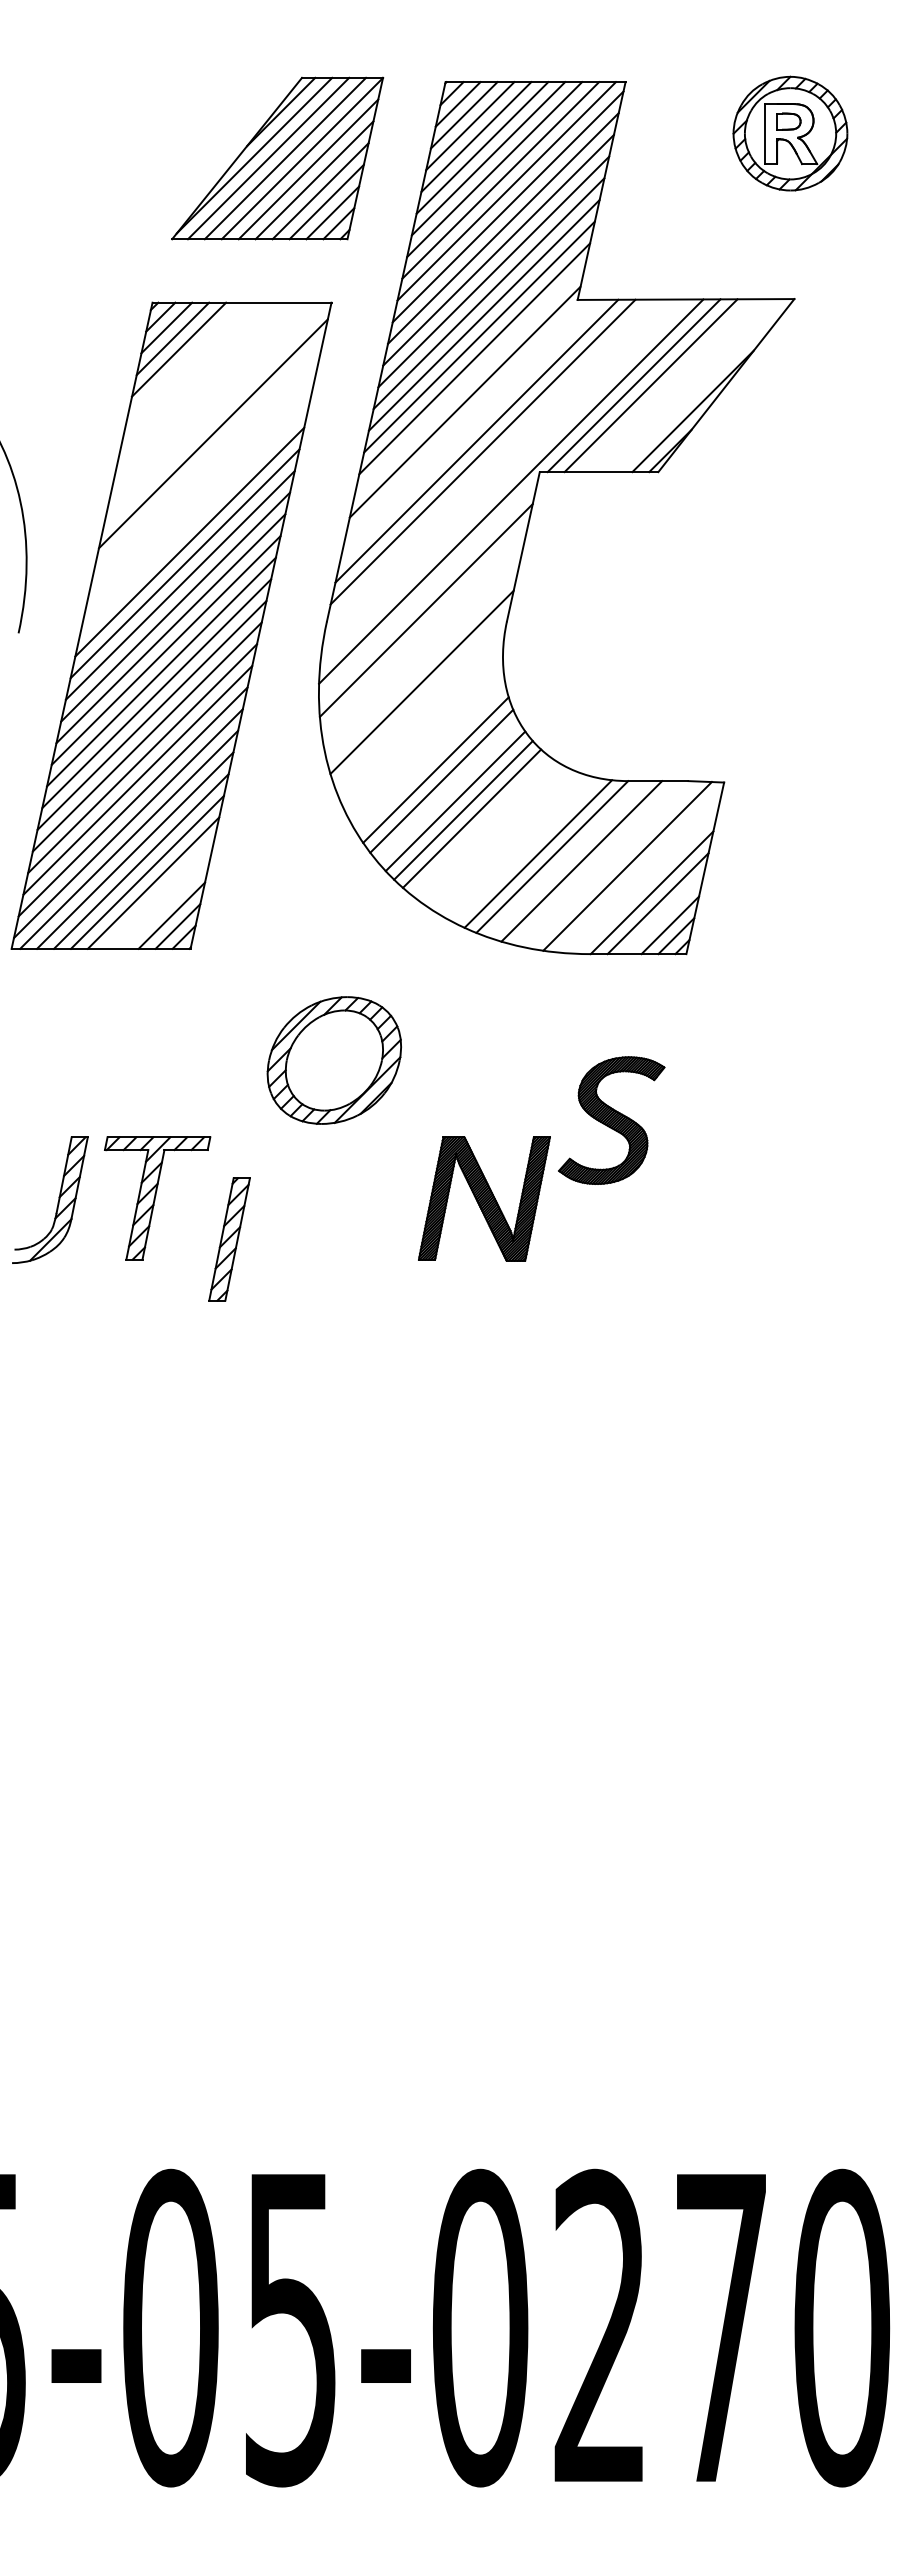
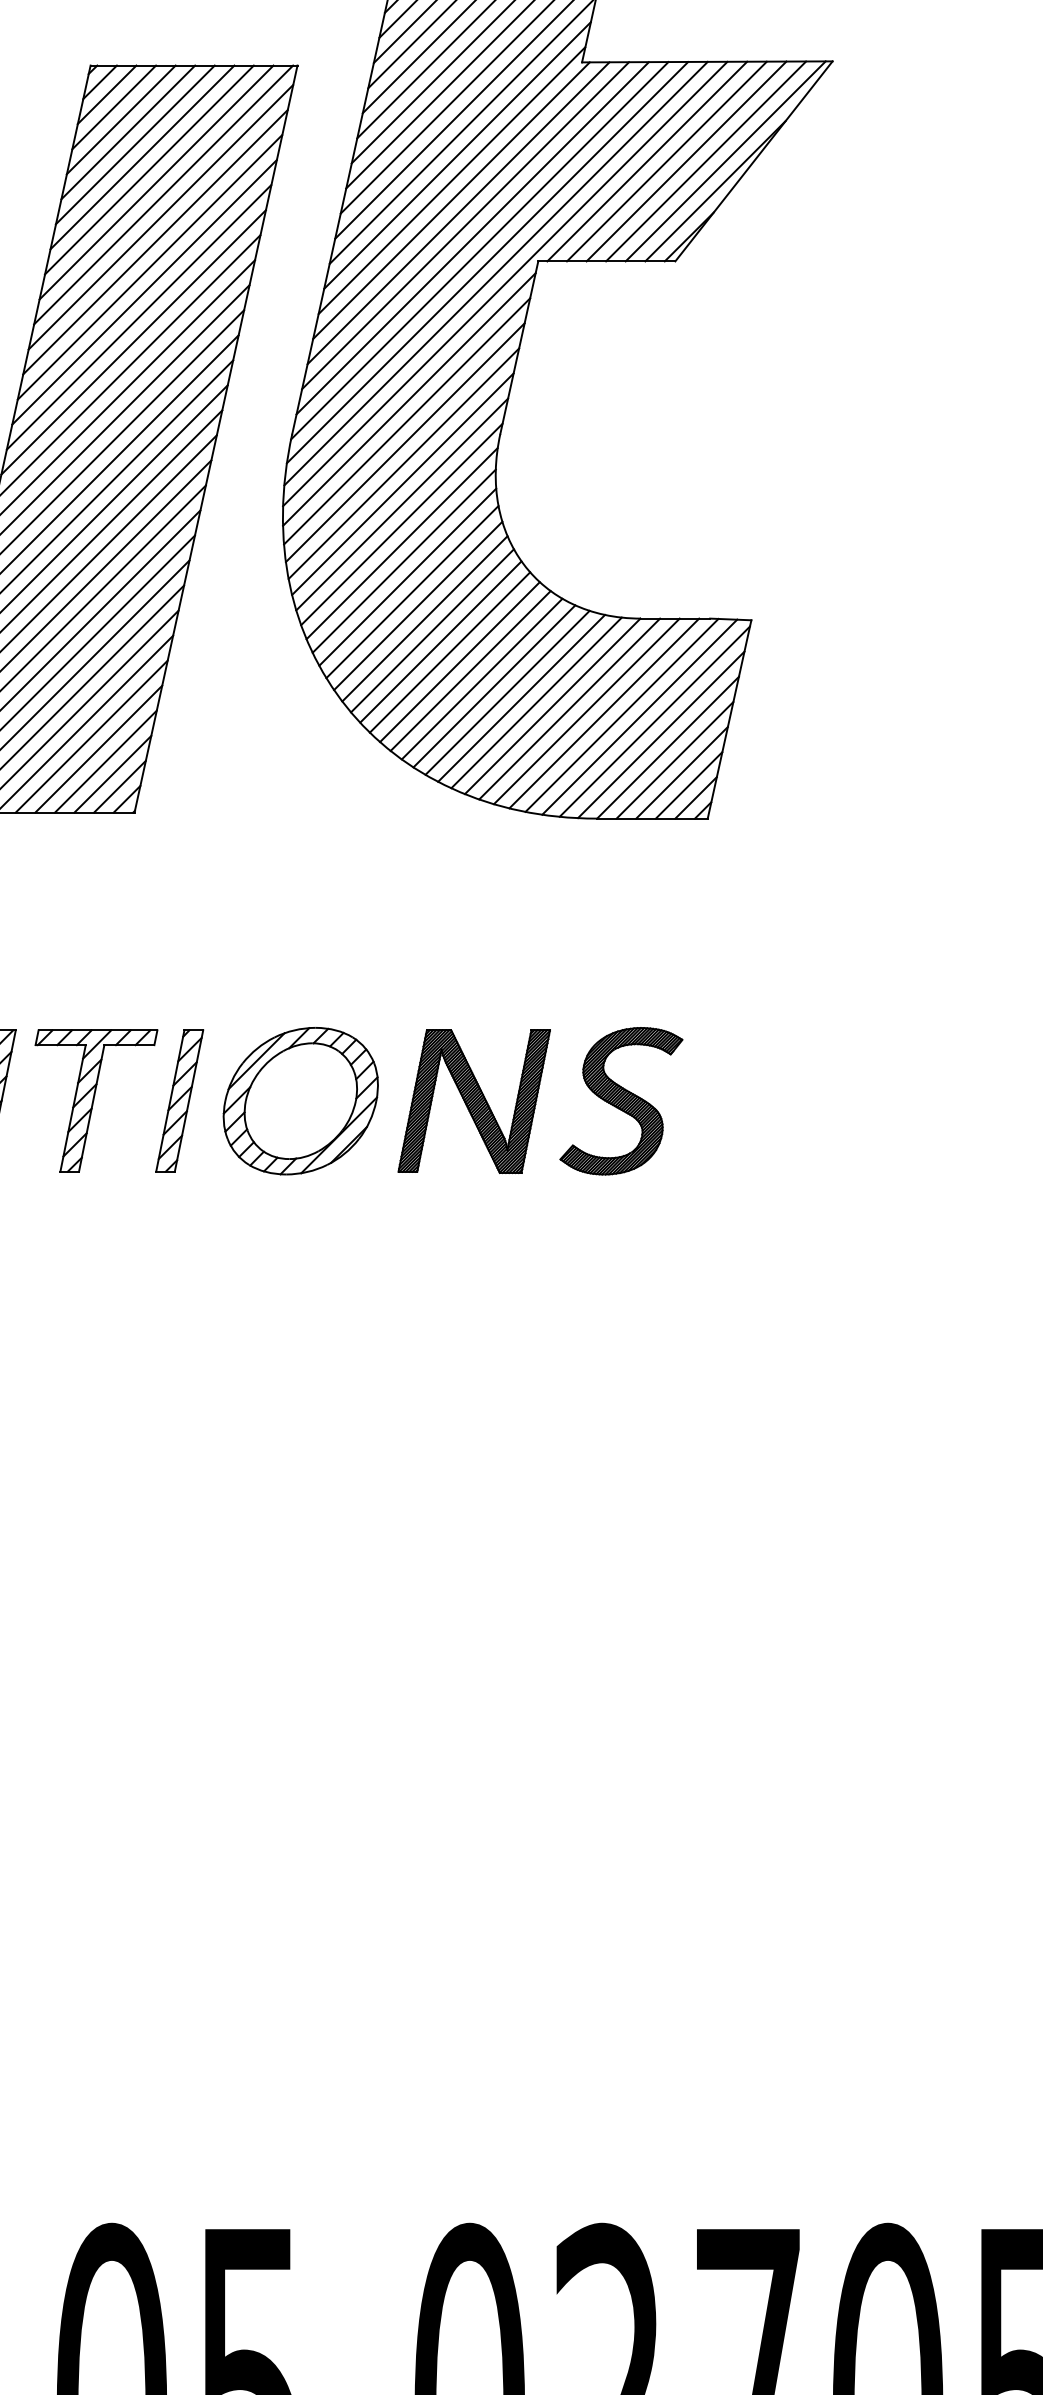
line: (184, 360) -> (127, 132), added
line: (190, 371) -> (134, 145), added
line: (469, 380) -> (457, 155), added
line: (196, 381) -> (141, 156), added
line: (667, 385) -> (685, 161), added
line: (684, 385) -> (705, 161), added
line: (701, 385) -> (725, 161), added
line: (203, 392) -> (149, 169), added
line: (209, 403) -> (156, 182), added
line: (215, 414) -> (163, 194), added
line: (464, 419) -> (451, 200), added
line: (470, 430) -> (458, 213), added
line: (208, 455) -> (155, 242), added
line: (489, 462) -> (480, 250), added
line: (495, 472) -> (487, 261), added
line: (203, 476) -> (149, 266), added
line: (503, 482) -> (496, 273), added
line: (198, 498) -> (143, 291), added
line: (194, 520) -> (139, 317), added
line: (428, 591) -> (409, 399), added
line: (424, 628) -> (404, 442), added
line: (423, 646) -> (403, 463), added
line: (422, 664) -> (402, 483), added
line: (421, 699) -> (401, 524), added
line: (421, 715) -> (401, 542), added
line: (423, 731) -> (403, 561), added
line: (426, 744) -> (407, 576), added
line: (430, 757) -> (411, 591), added
line: (447, 791) -> (431, 630), added
line: (481, 826) -> (470, 671), added
line: (490, 832) -> (481, 678), added
line: (501, 839) -> (494, 686), added
line: (513, 845) -> (507, 693), added
line: (525, 849) -> (521, 697), added
line: (566, 859) -> (569, 709), added
line: (596, 863) -> (603, 713), added
line: (611, 864) -> (621, 715), added
line: (640, 870) -> (654, 721), added
line: (646, 881) -> (661, 734), added
line: (159, 893) -> (98, 748), added
line: (165, 904) -> (105, 761), added
line: (663, 914) -> (681, 772), added
part: (333, 1060) -> (299, 1101), moved
part: (611, 1120) -> (621, 1101), moved
part: (229, 1239) -> (179, 1101), moved

